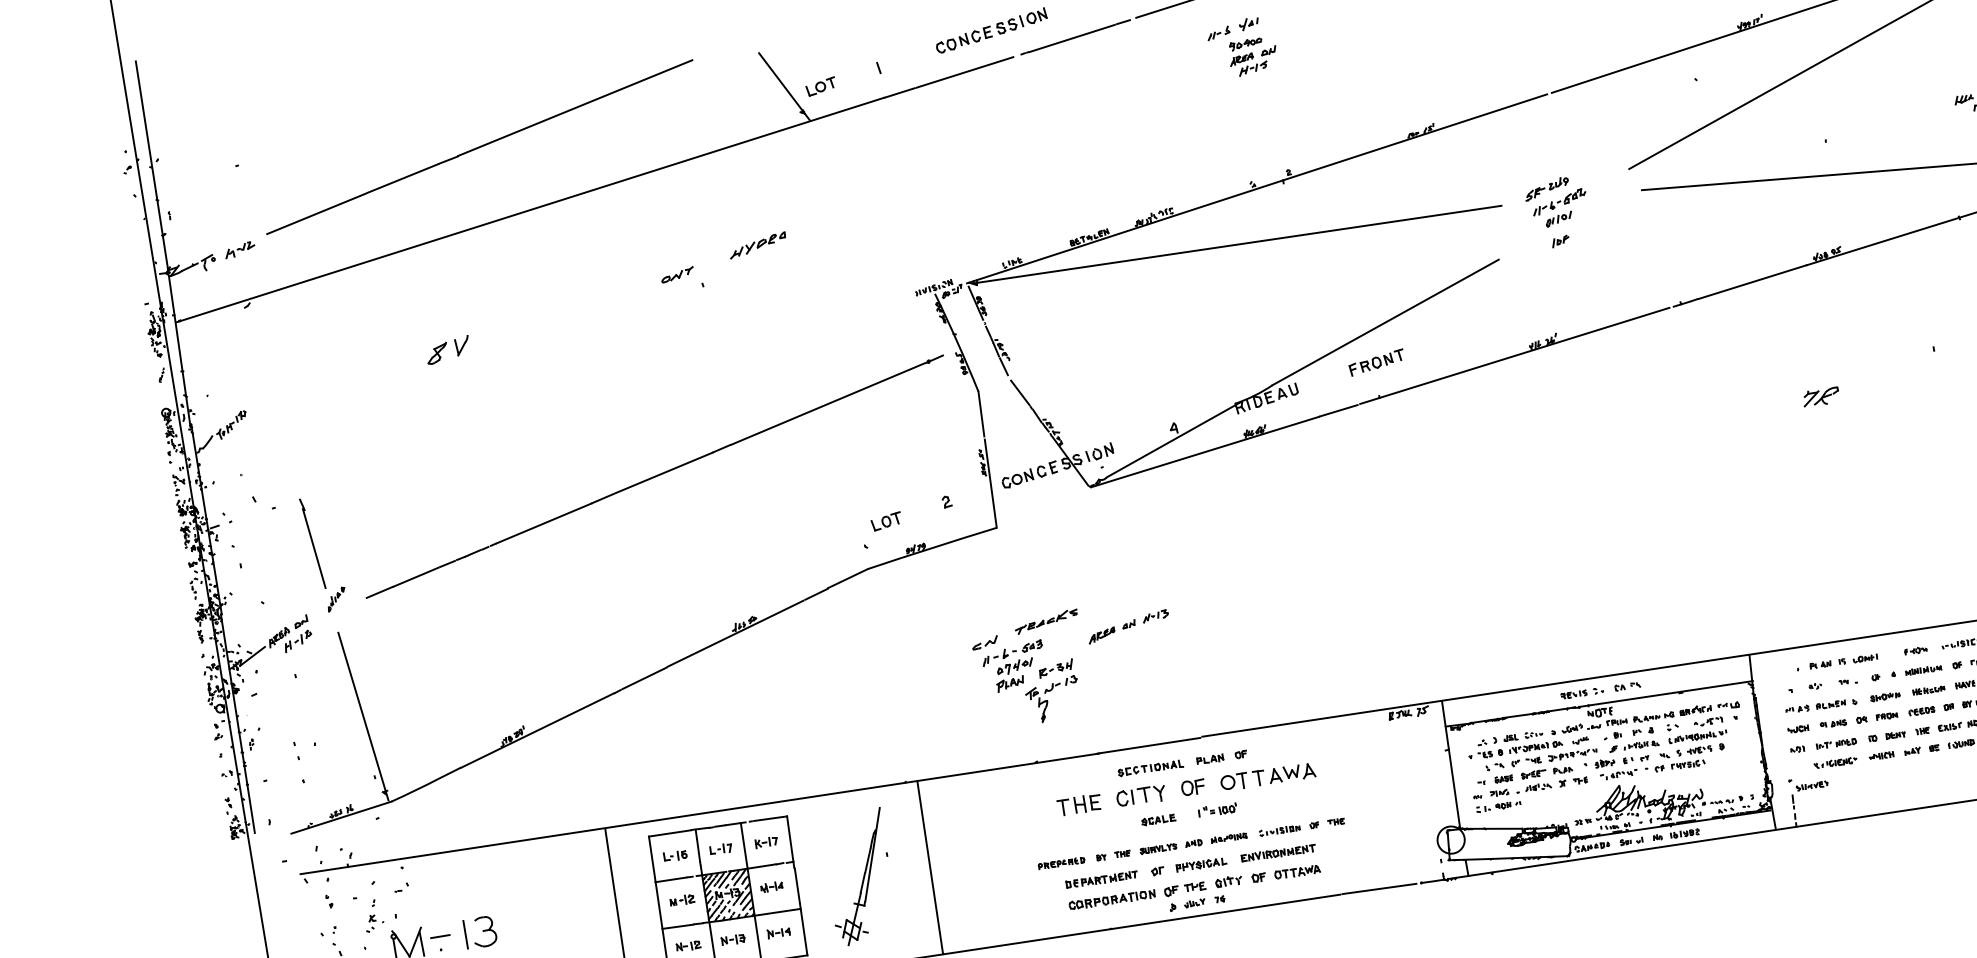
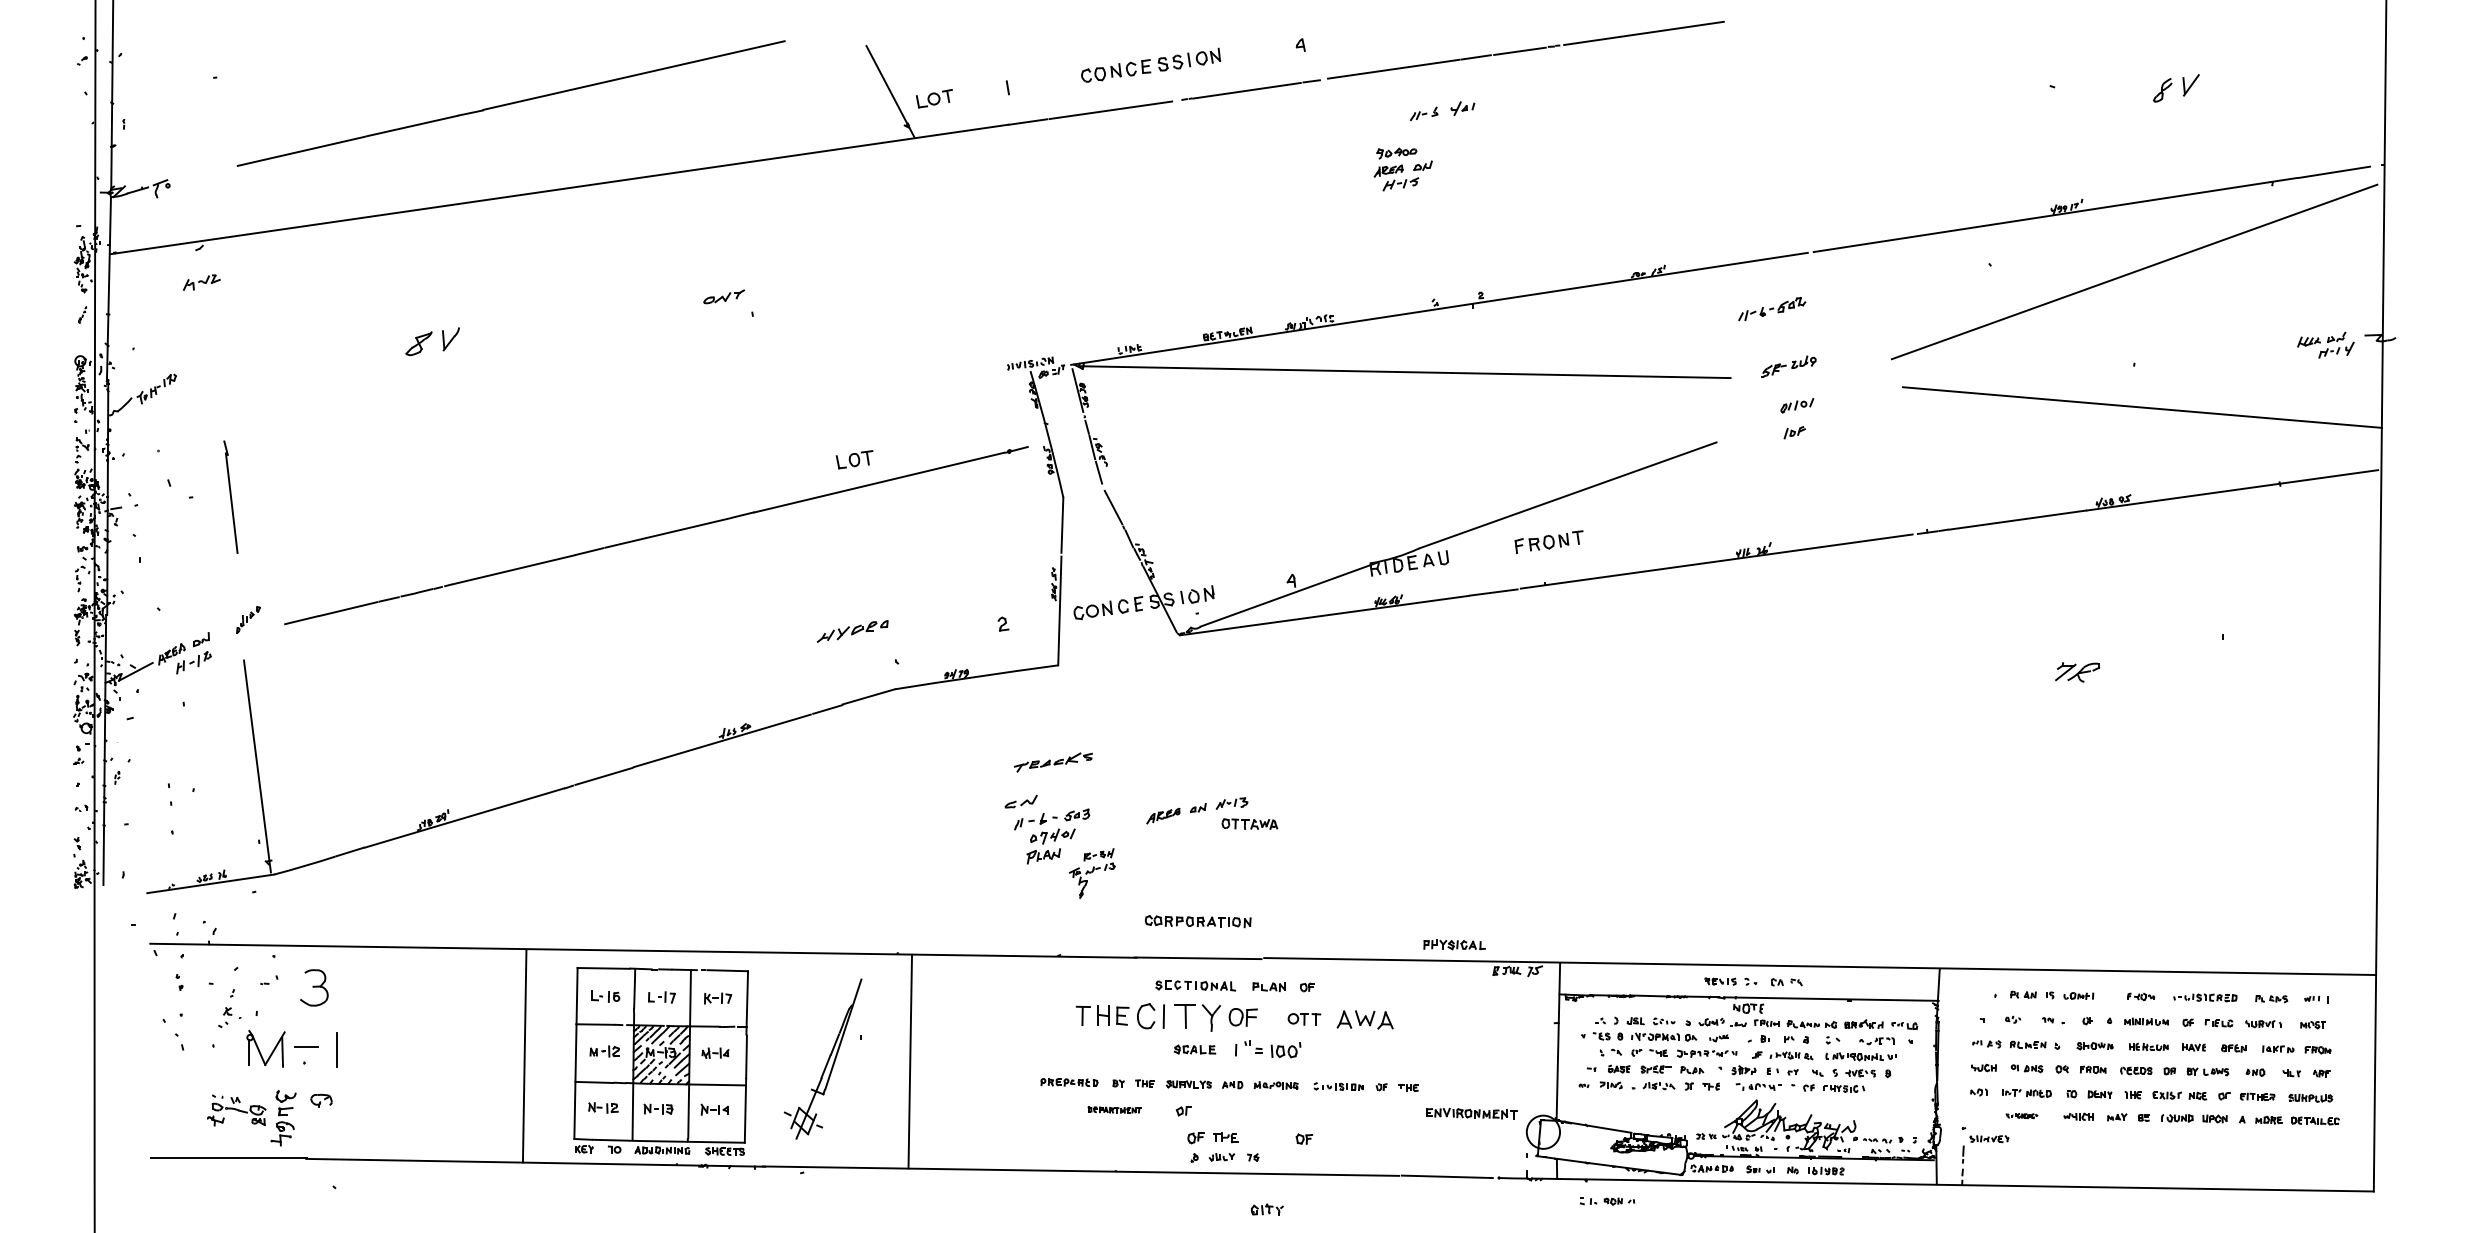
part: (1252, 56) -> (1402, 169), moved
part: (1559, 202) -> (1772, 309), moved
part: (757, 245) -> (852, 631), moved
part: (239, 249) -> (201, 282), moved
part: (886, 521) -> (854, 459), moved
part: (312, 543) -> (230, 496), moved
part: (1045, 621) -> (1052, 762), moved
part: (1052, 691) -> (1092, 873), size x0.7
part: (1835, 762) -> (2021, 1115), size x0.6
part: (1243, 780) -> (1304, 1019), size x0.6
part: (1141, 796) -> (1178, 1017), size x1.4
part: (1498, 806) -> (1607, 1201), moved
part: (1217, 810) -> (1267, 1049), size x1.4
part: (1278, 853) -> (1471, 1113), moved
part: (1201, 864) -> (1454, 944), moved
part: (1297, 871) -> (1249, 823), moved
part: (1101, 879) -> (1114, 1109), size x0.6
part: (1228, 881) -> (1266, 1209), moved
part: (1111, 899) -> (1197, 921), moved
part: (484, 931) -> (314, 987), moved

